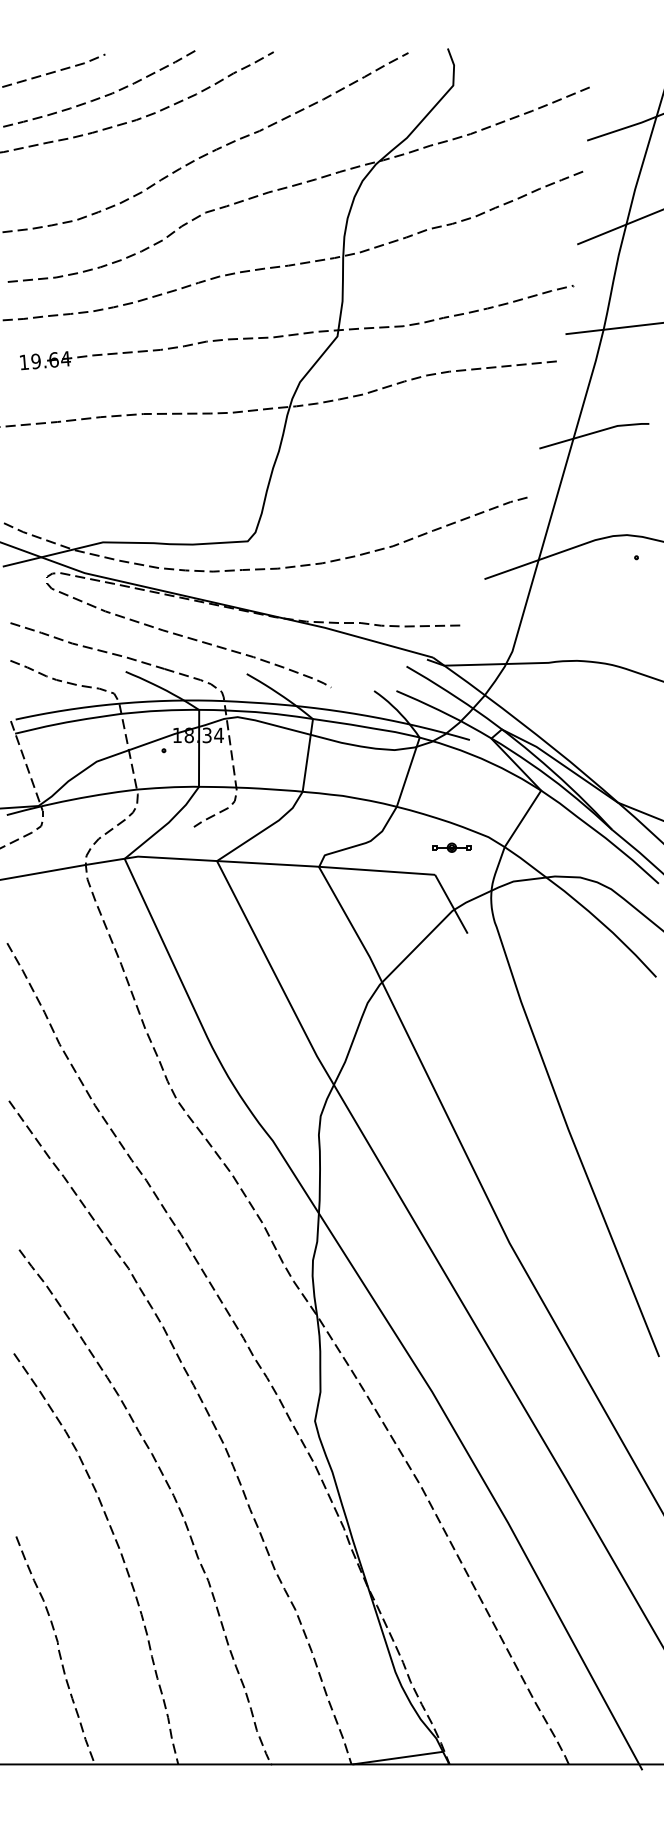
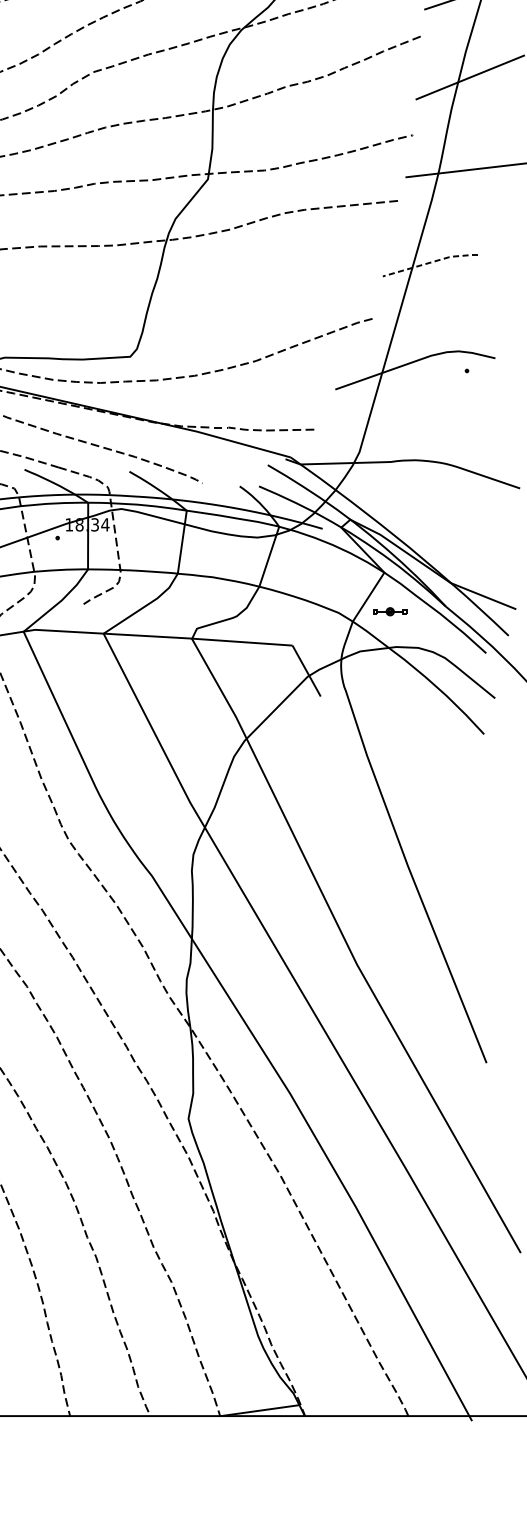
line: (594, 432) -> (430, 262), solid -> dashed
part: (451, 847) -> (389, 611), moved

